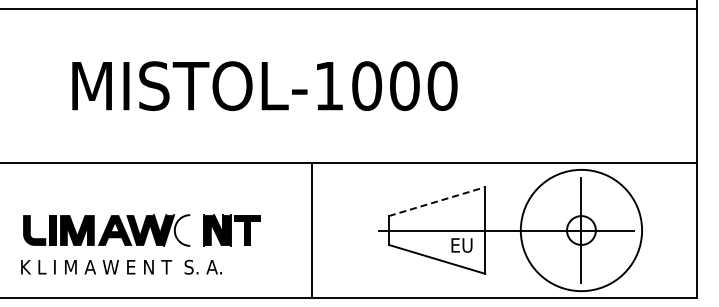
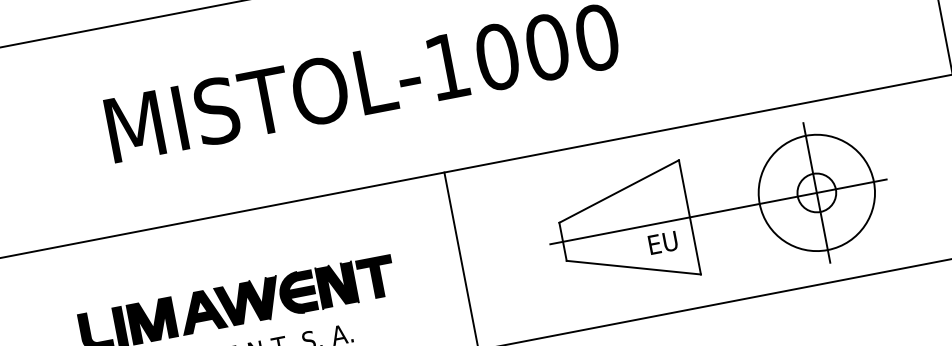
line: (437, 201) -> (619, 191), dashed -> solid
fill: (187, 230) -> (297, 292), added
circle: (581, 230) -> (816, 192), size x0.71

